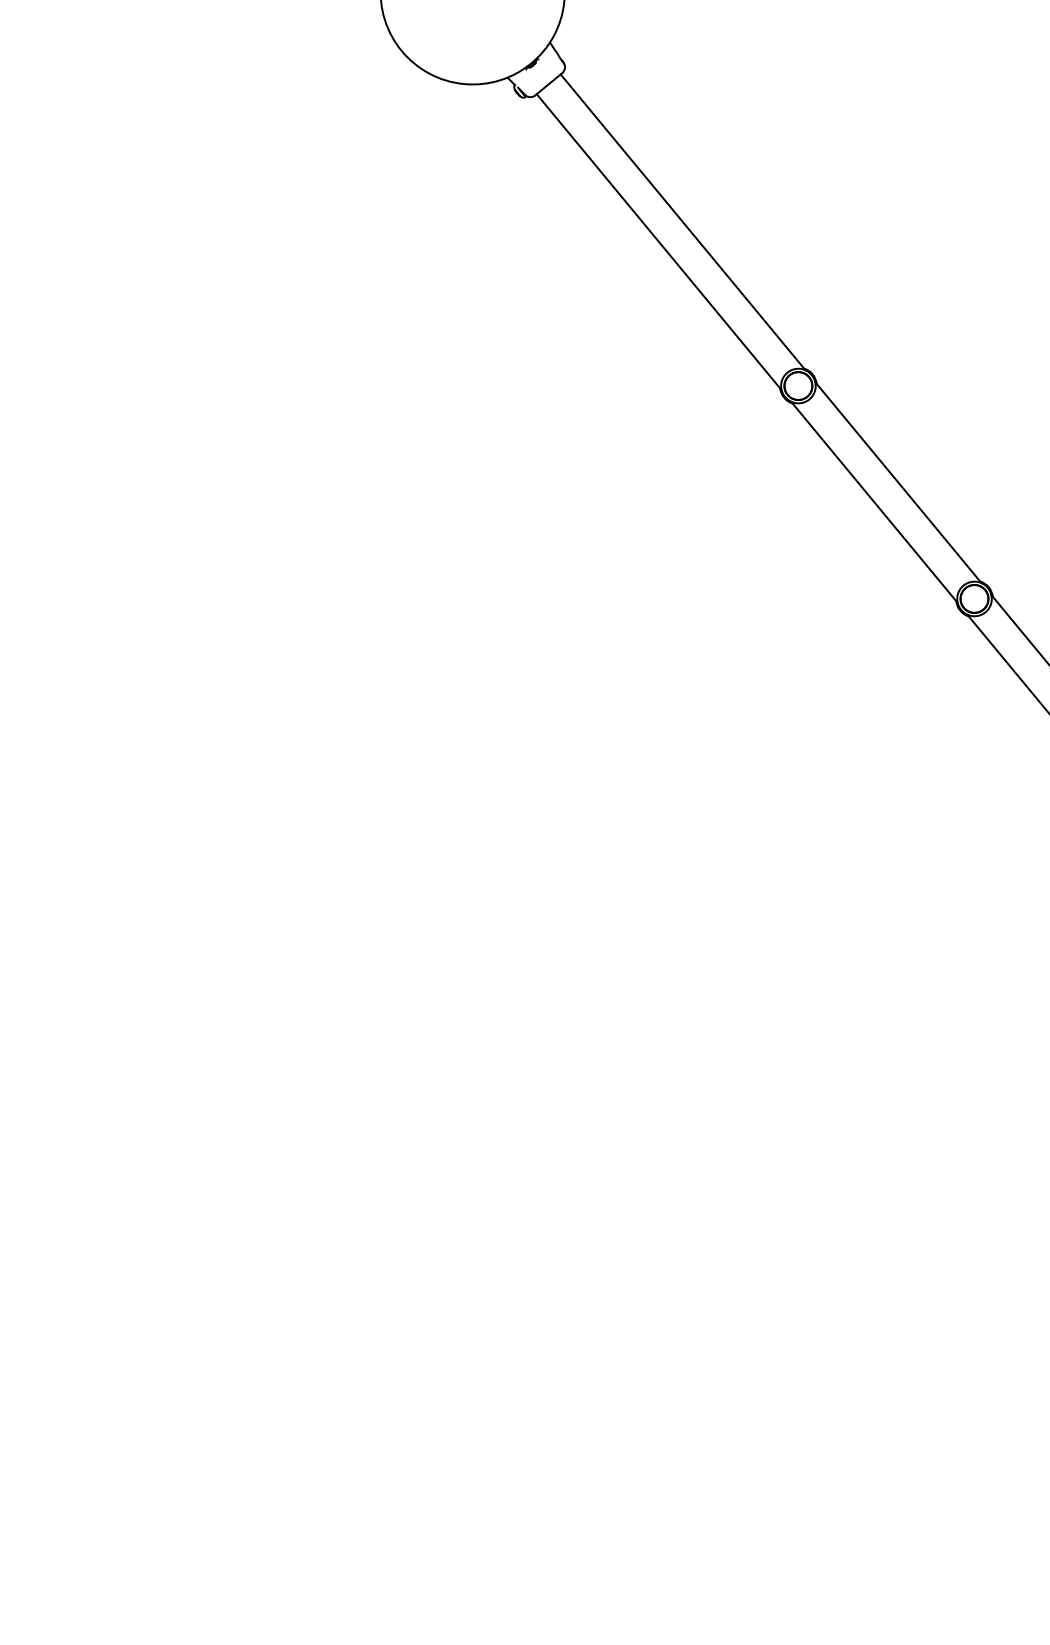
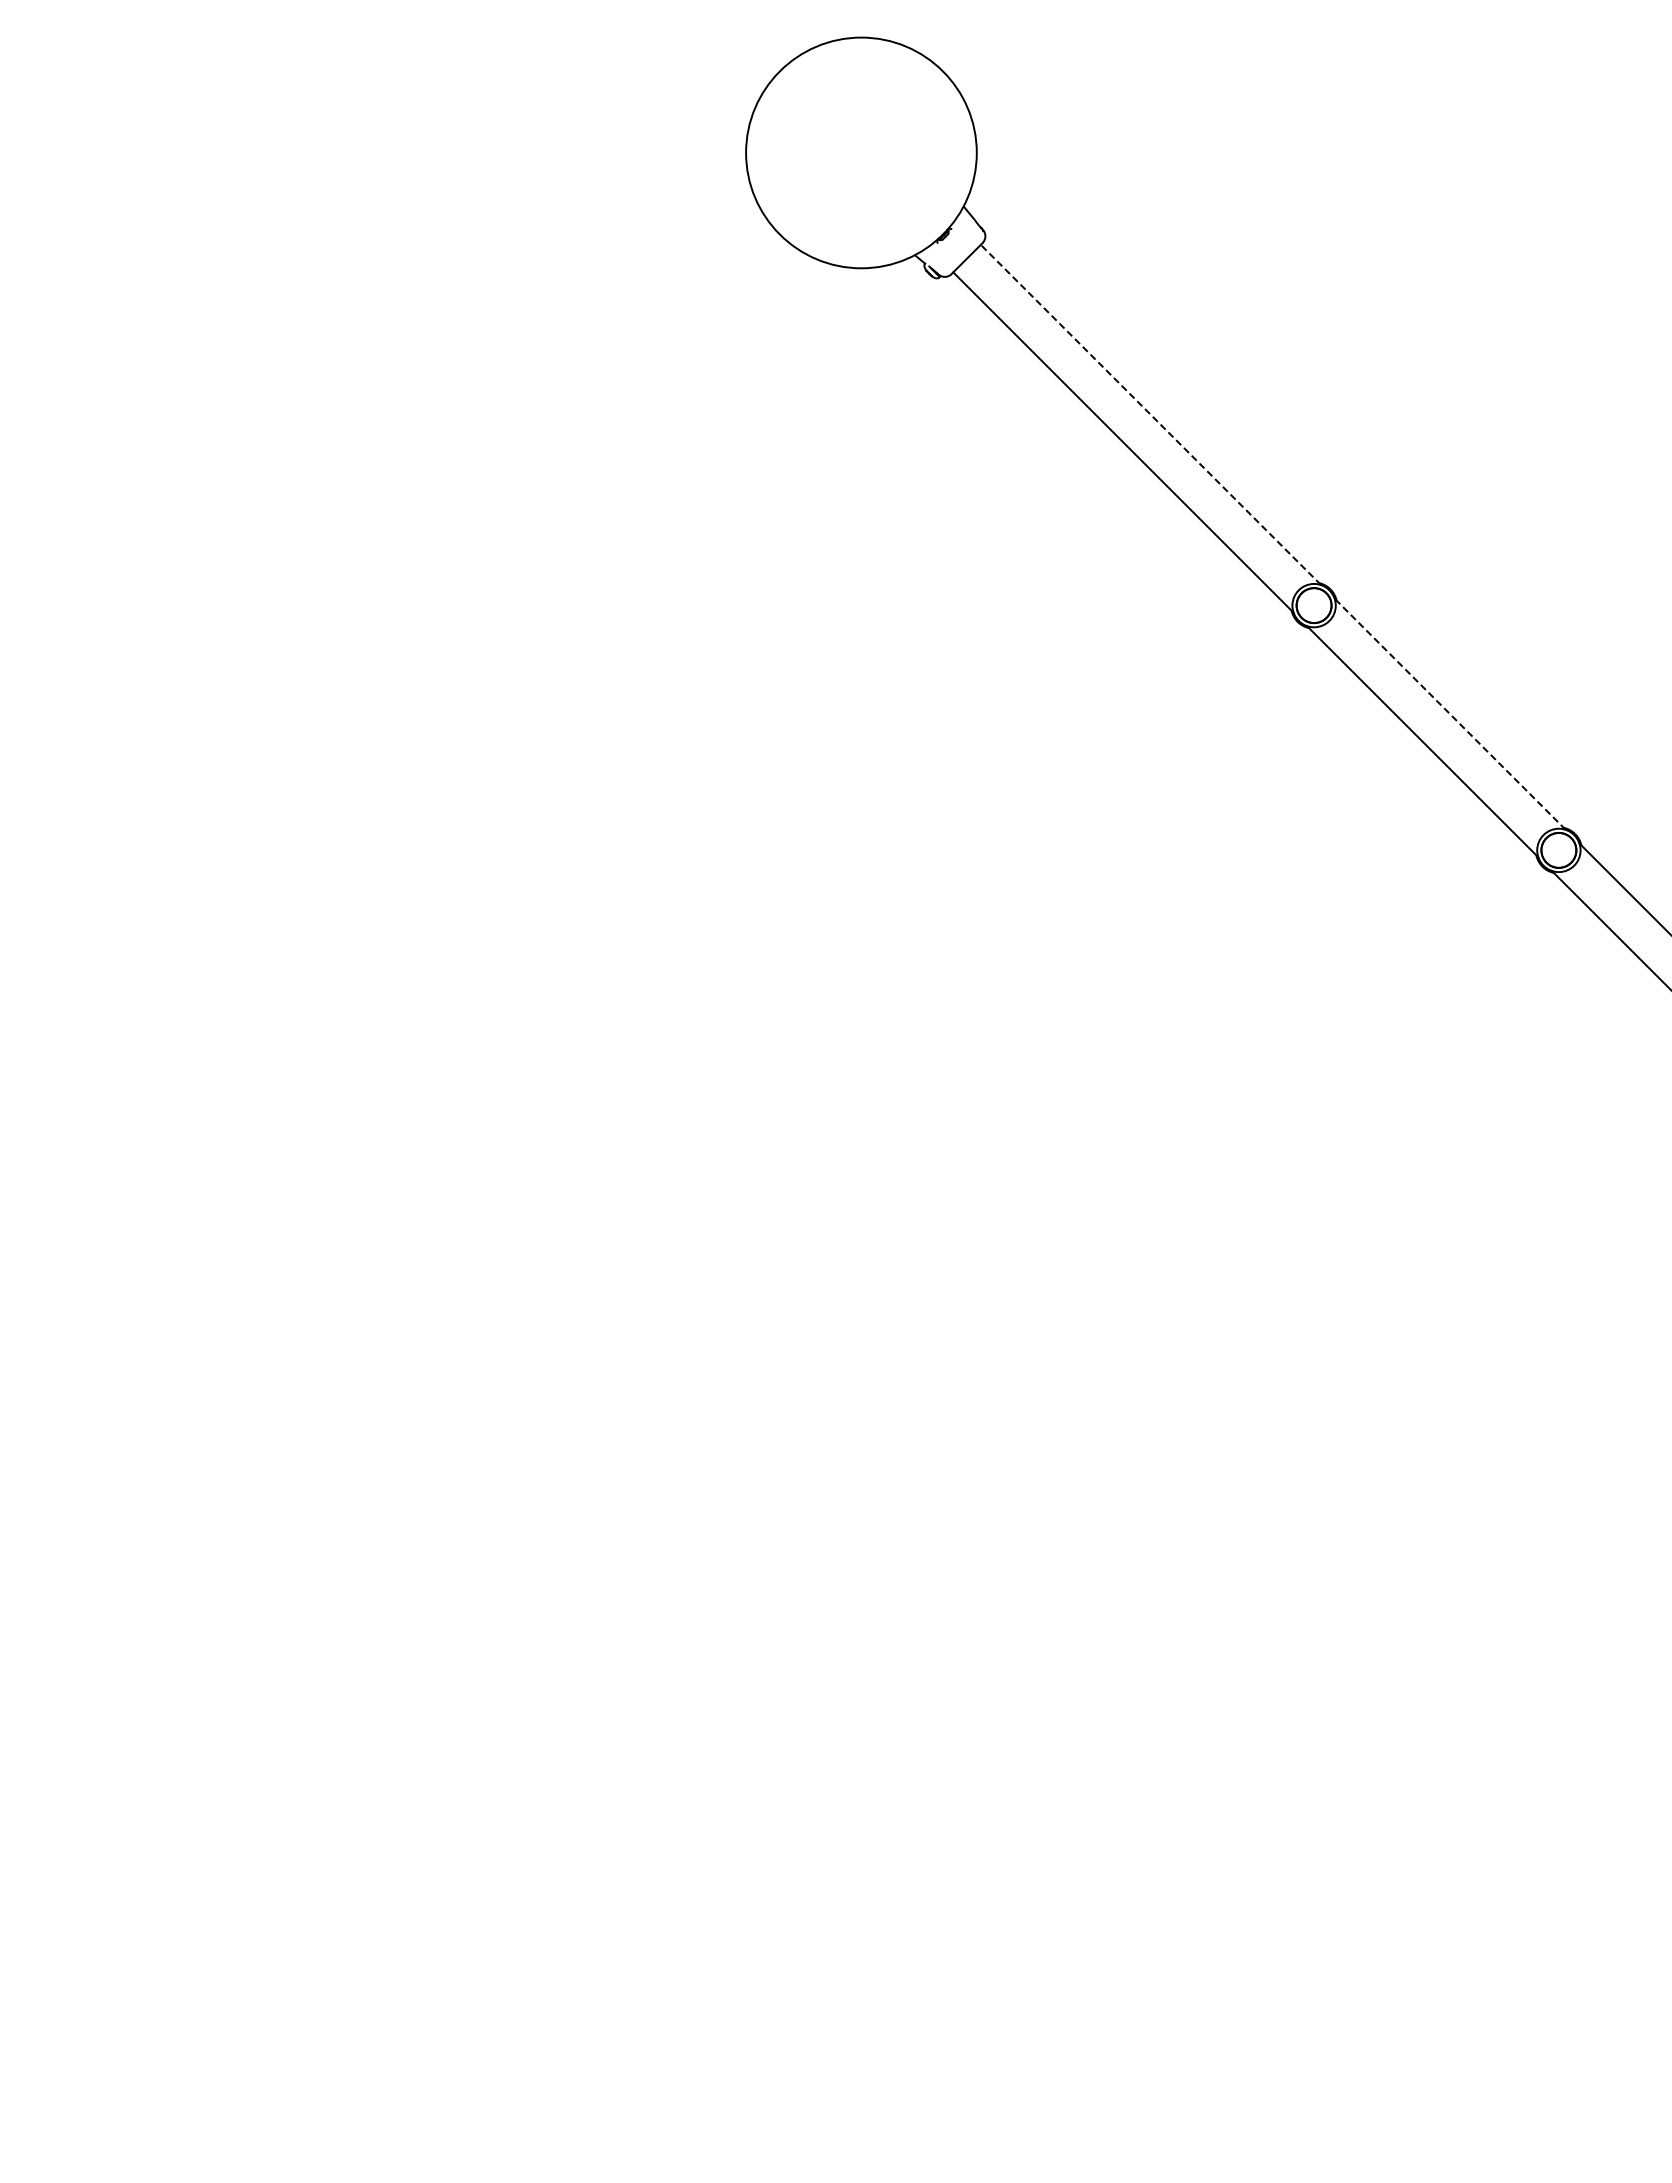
line: (682, 221) -> (1150, 414), solid -> dashed
line: (897, 481) -> (1449, 713), solid -> dashed

